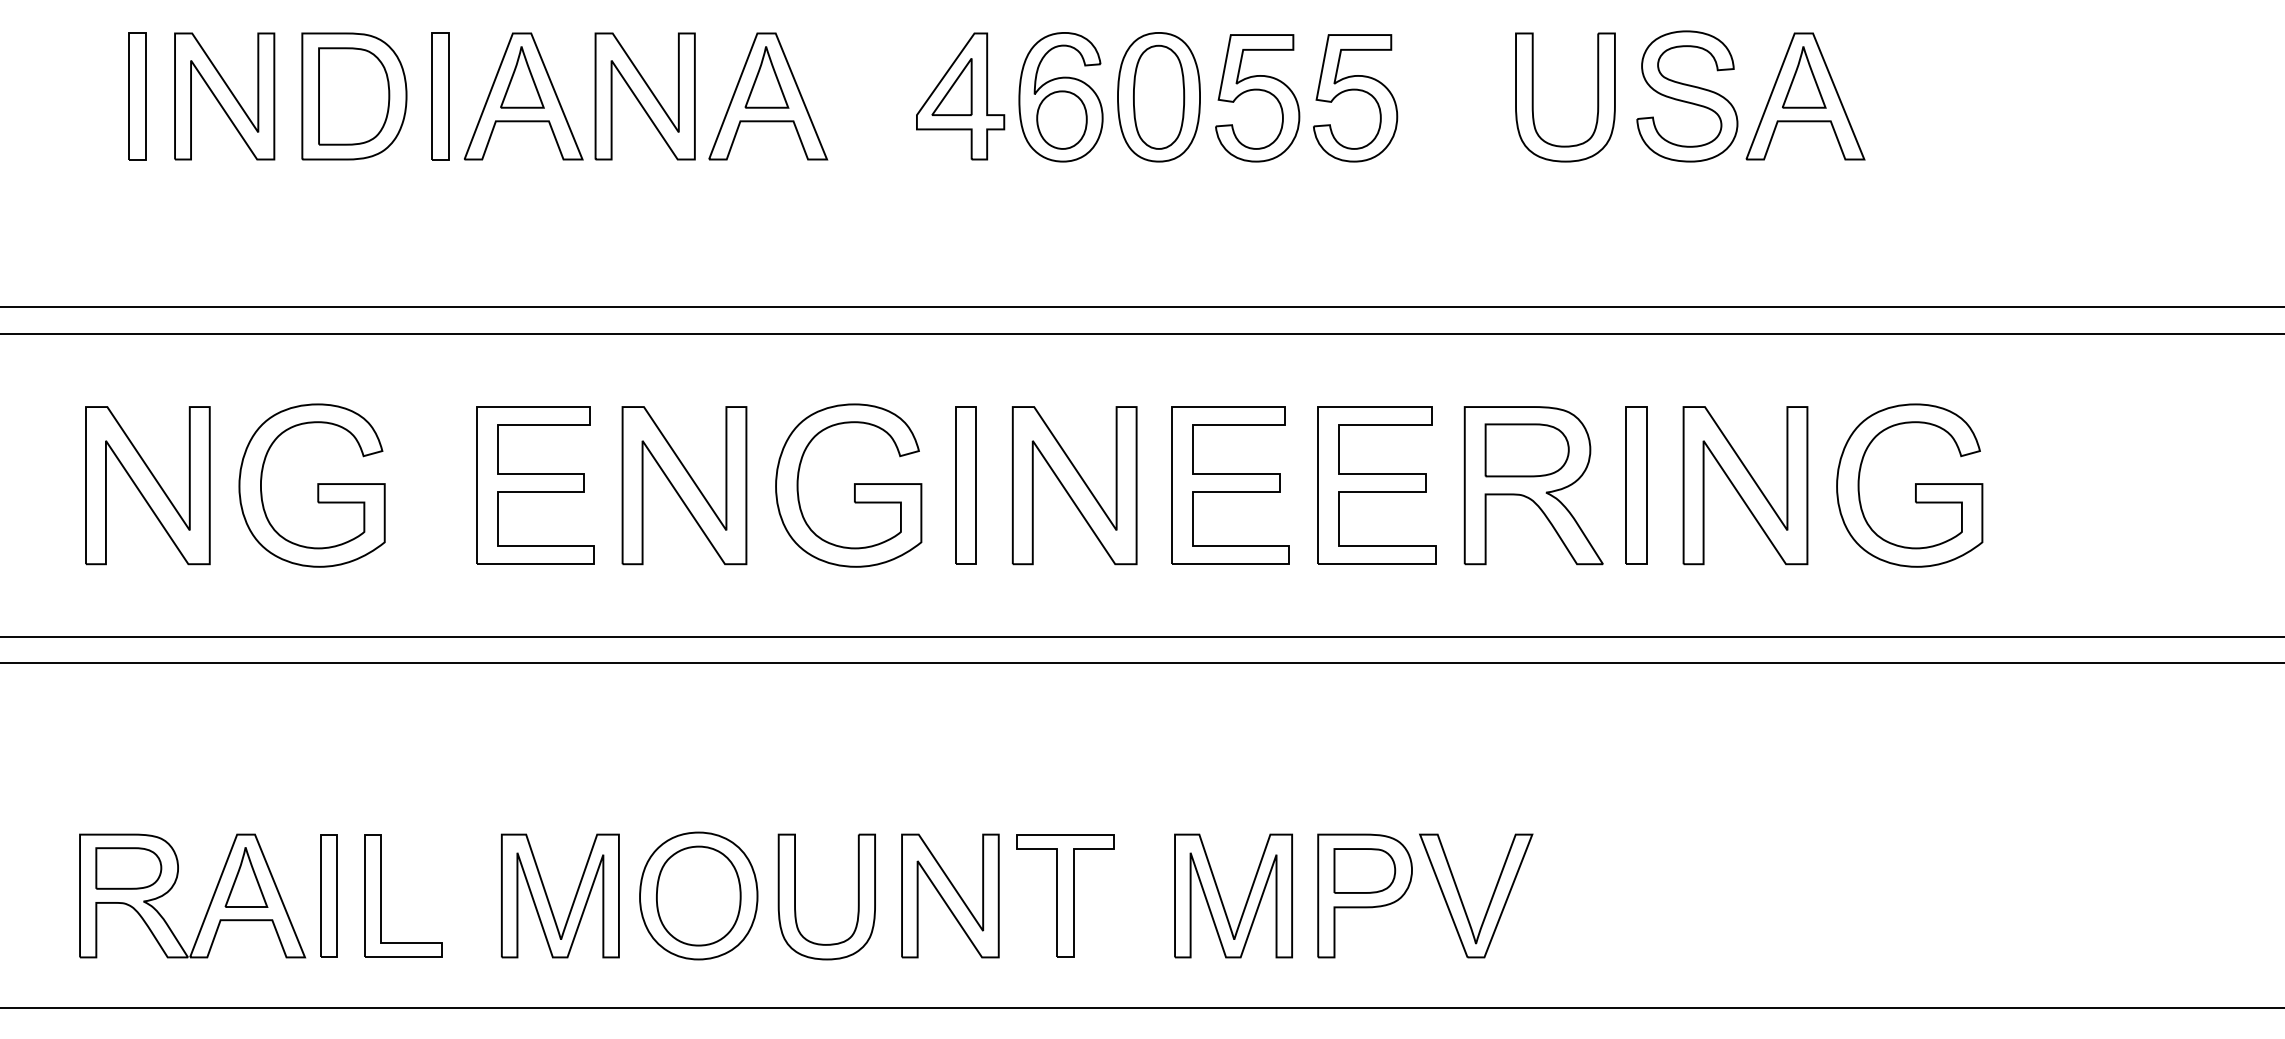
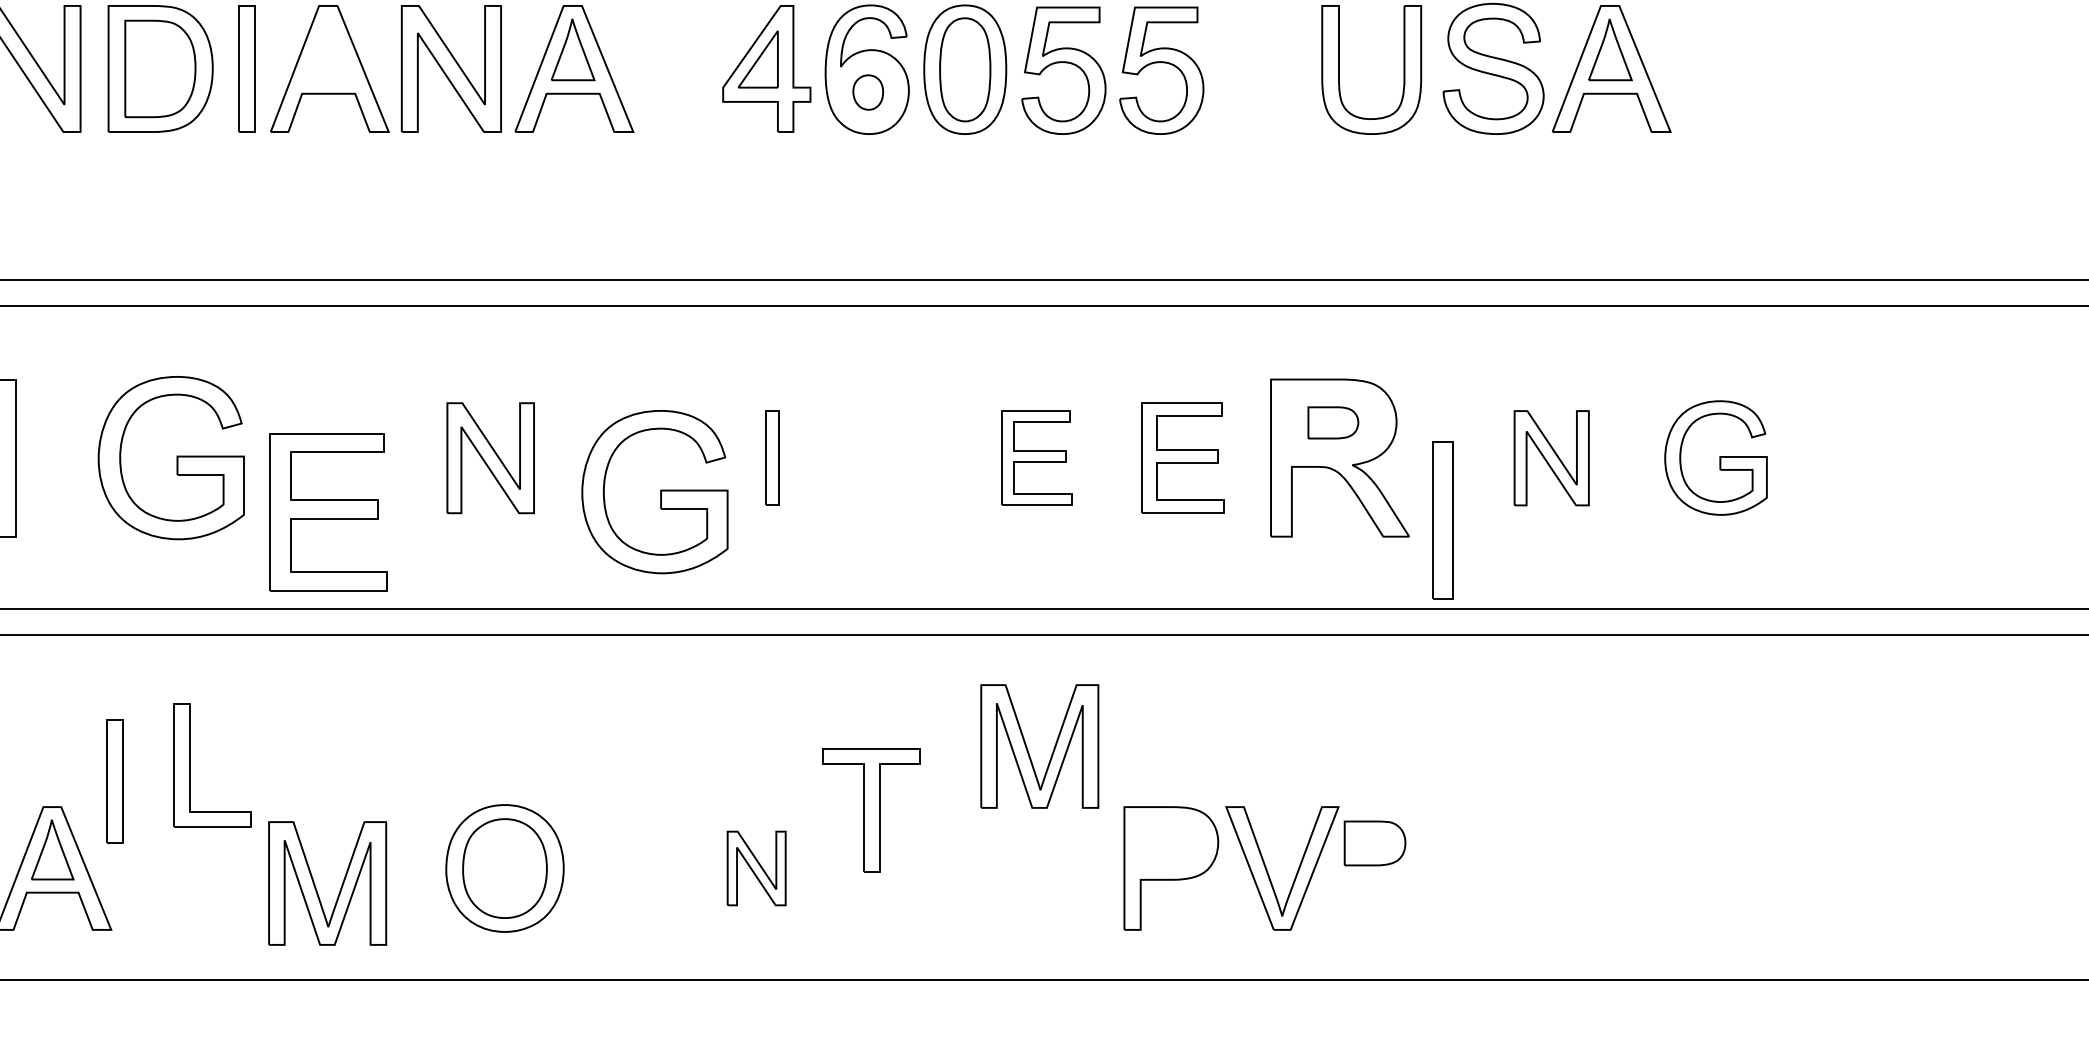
part: (522, 77) -> (328, 49), removed
part: (1061, 119) -> (867, 91), size x0.6
part: (1526, 450) -> (1332, 422), size x0.6
part: (311, 485) -> (170, 457), moved
part: (535, 485) -> (328, 511), moved
part: (684, 485) -> (490, 457), size x0.7
part: (848, 485) -> (654, 491), moved
part: (965, 485) -> (771, 457), size x0.6
part: (1074, 485) -> (880, 457), removed
part: (1230, 485) -> (1036, 457), size x0.6
part: (1376, 485) -> (1182, 457), size x0.7
part: (1636, 485) -> (1442, 519), moved
part: (1745, 485) -> (1551, 457), size x0.6
part: (1909, 485) -> (1715, 457), size x0.7
part: (1364, 870) -> (1374, 842), moved
part: (328, 895) -> (114, 780), moved
part: (381, 895) -> (190, 764), moved
part: (950, 895) -> (756, 867), size x0.6
part: (1065, 895) -> (871, 809), moved
part: (795, 896) -> (601, 868), removed
part: (549, 900) -> (316, 887), moved
part: (1222, 900) -> (1028, 750), moved

